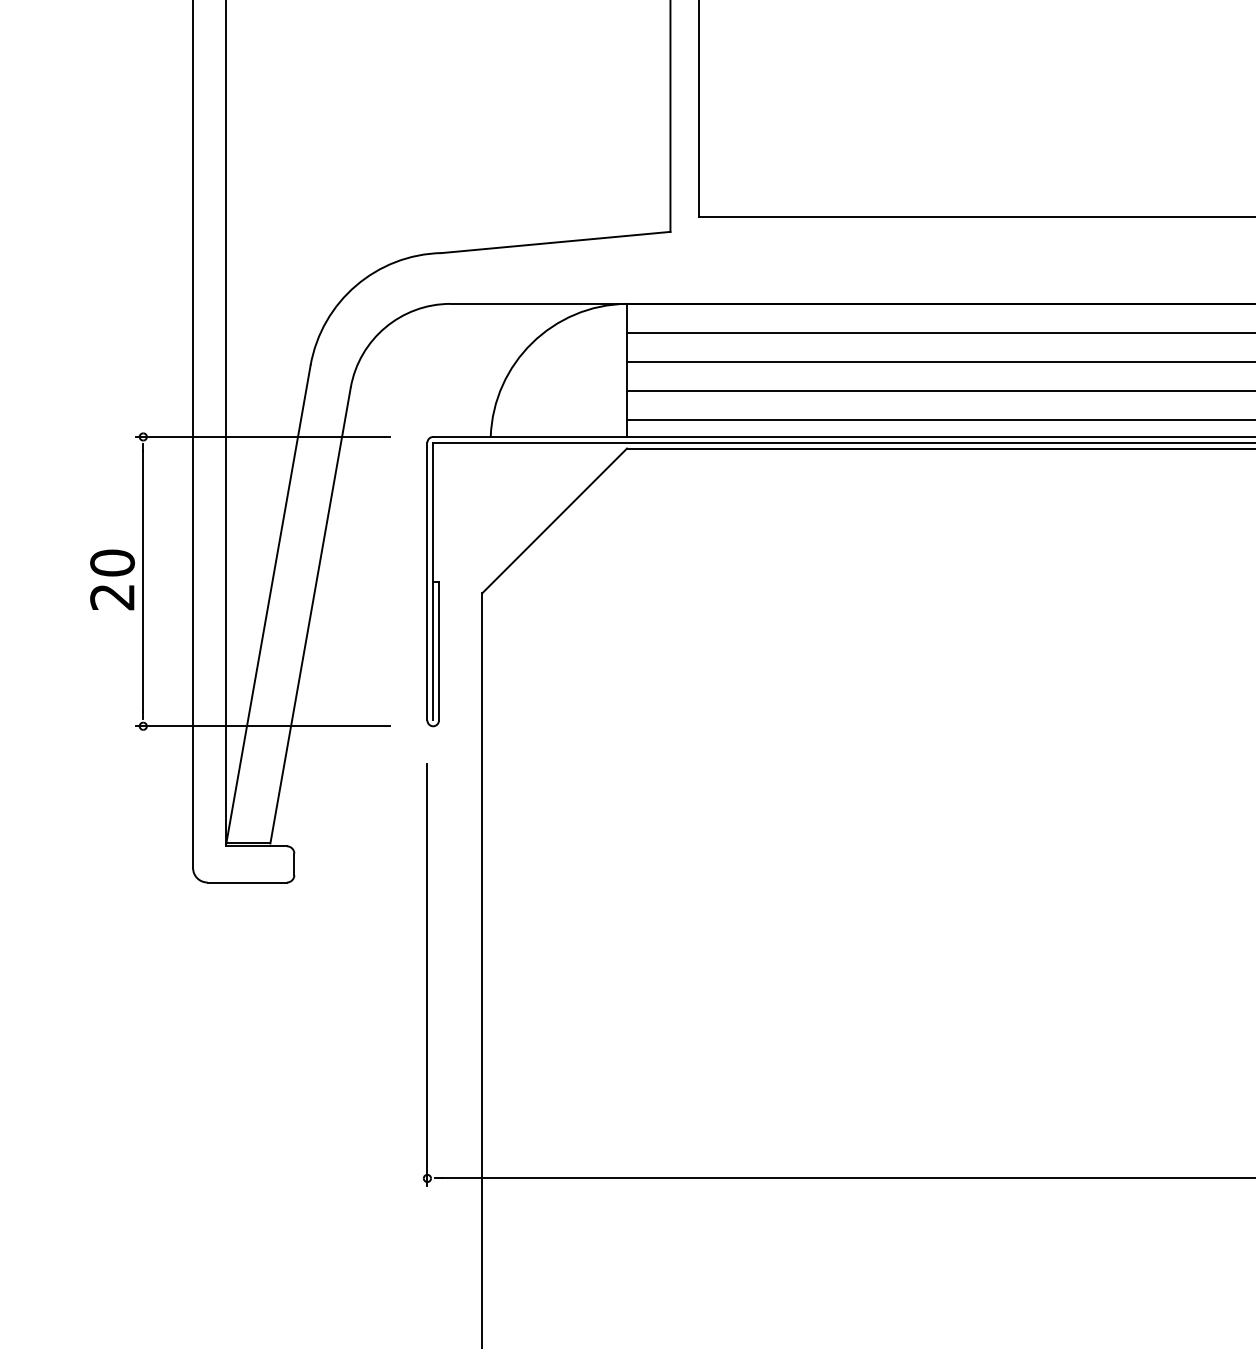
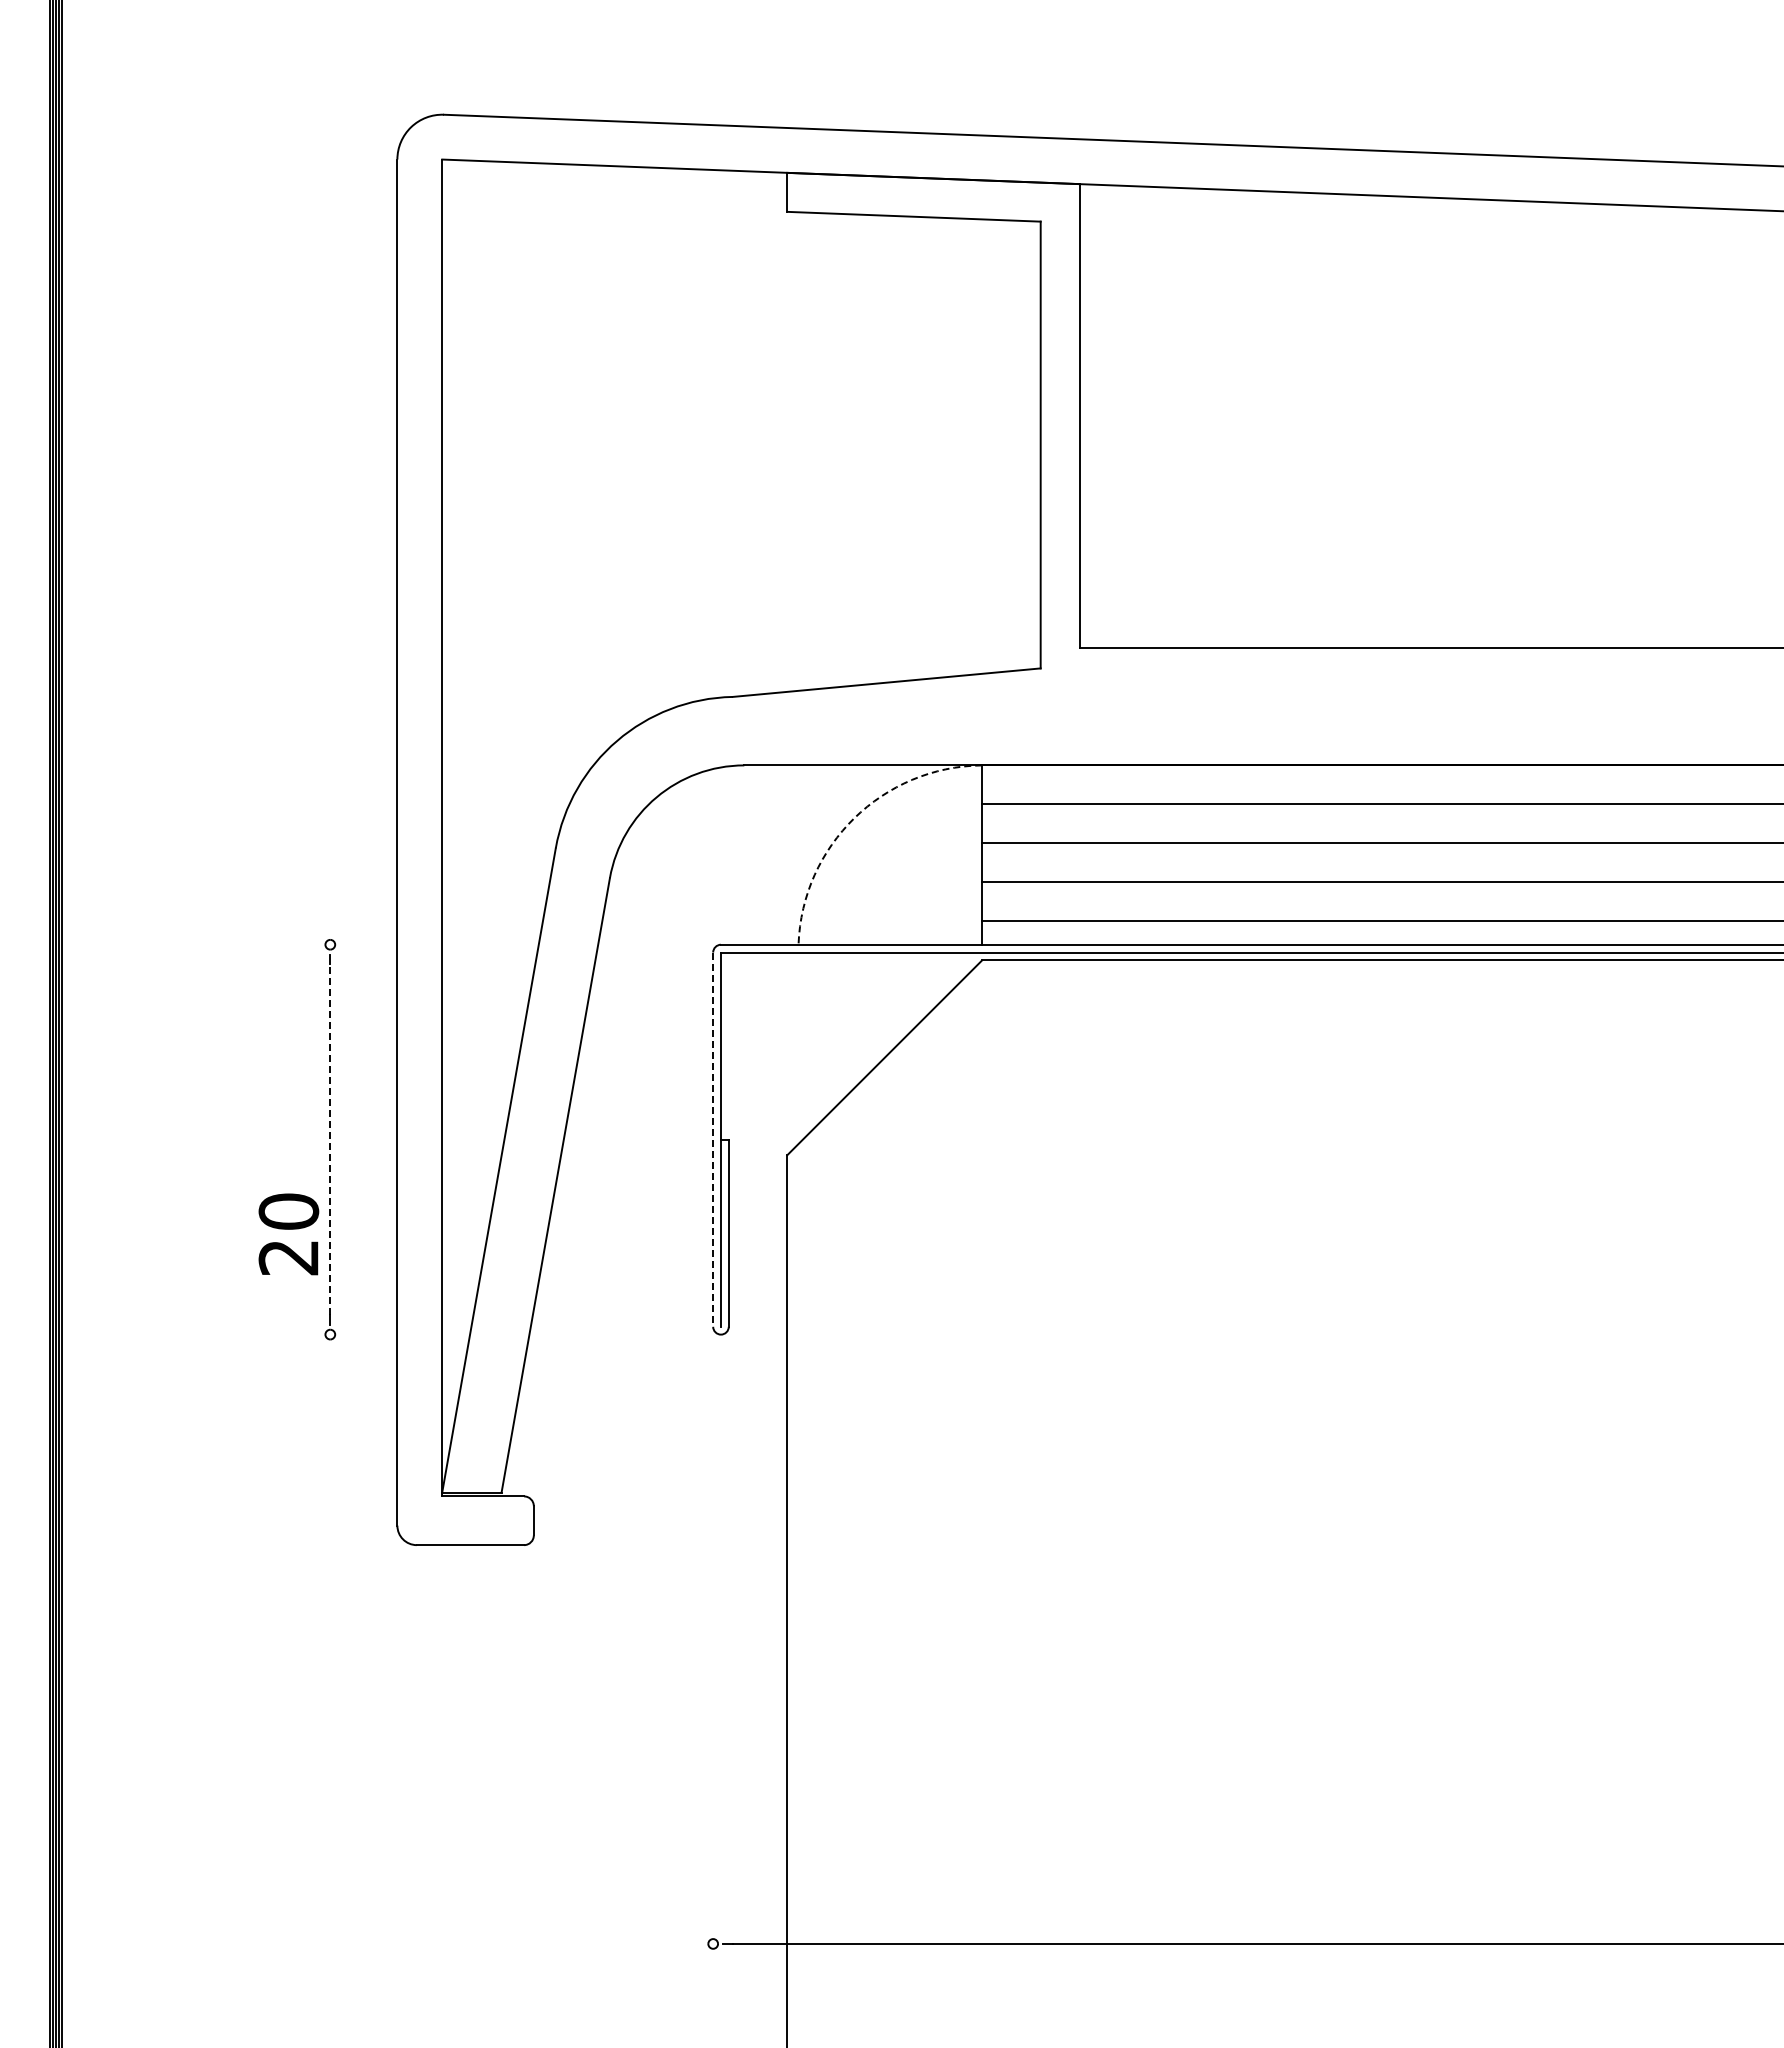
arc: (532, 343) -> (854, 818), solid -> dashed
line: (262, 436) -> (491, 944), removed
text: (112, 580) -> (288, 1234), moved
line: (143, 581) -> (330, 1139), solid -> dashed
line: (427, 582) -> (713, 1140), solid -> dashed
line: (262, 726) -> (491, 1334), removed
line: (427, 974) -> (713, 1669), removed

